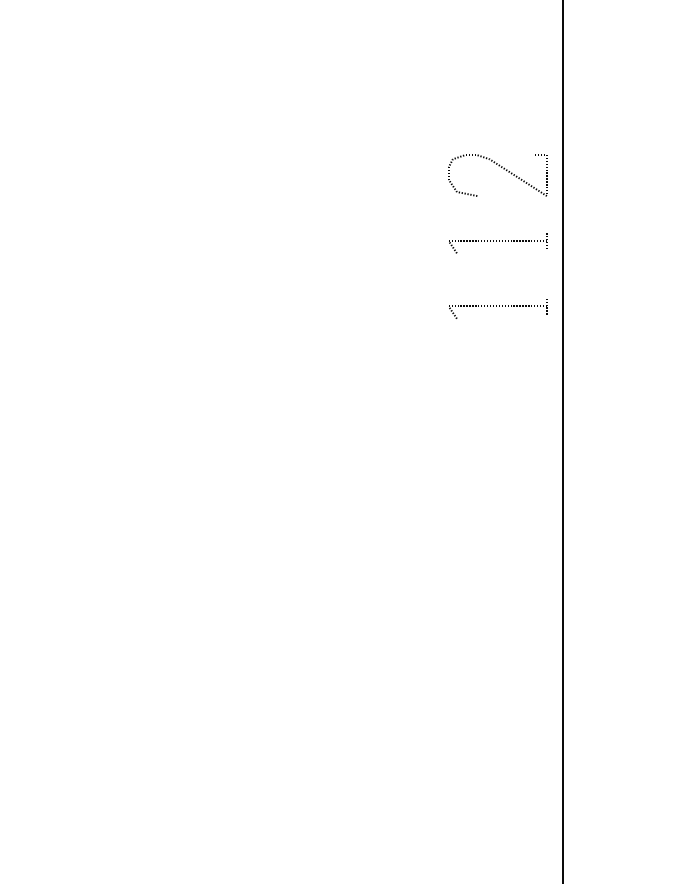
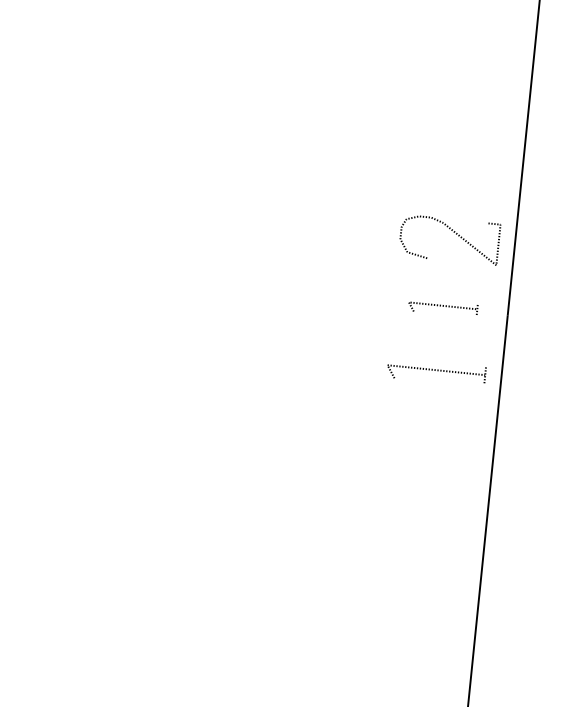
part: (498, 243) -> (443, 307), size x0.7

